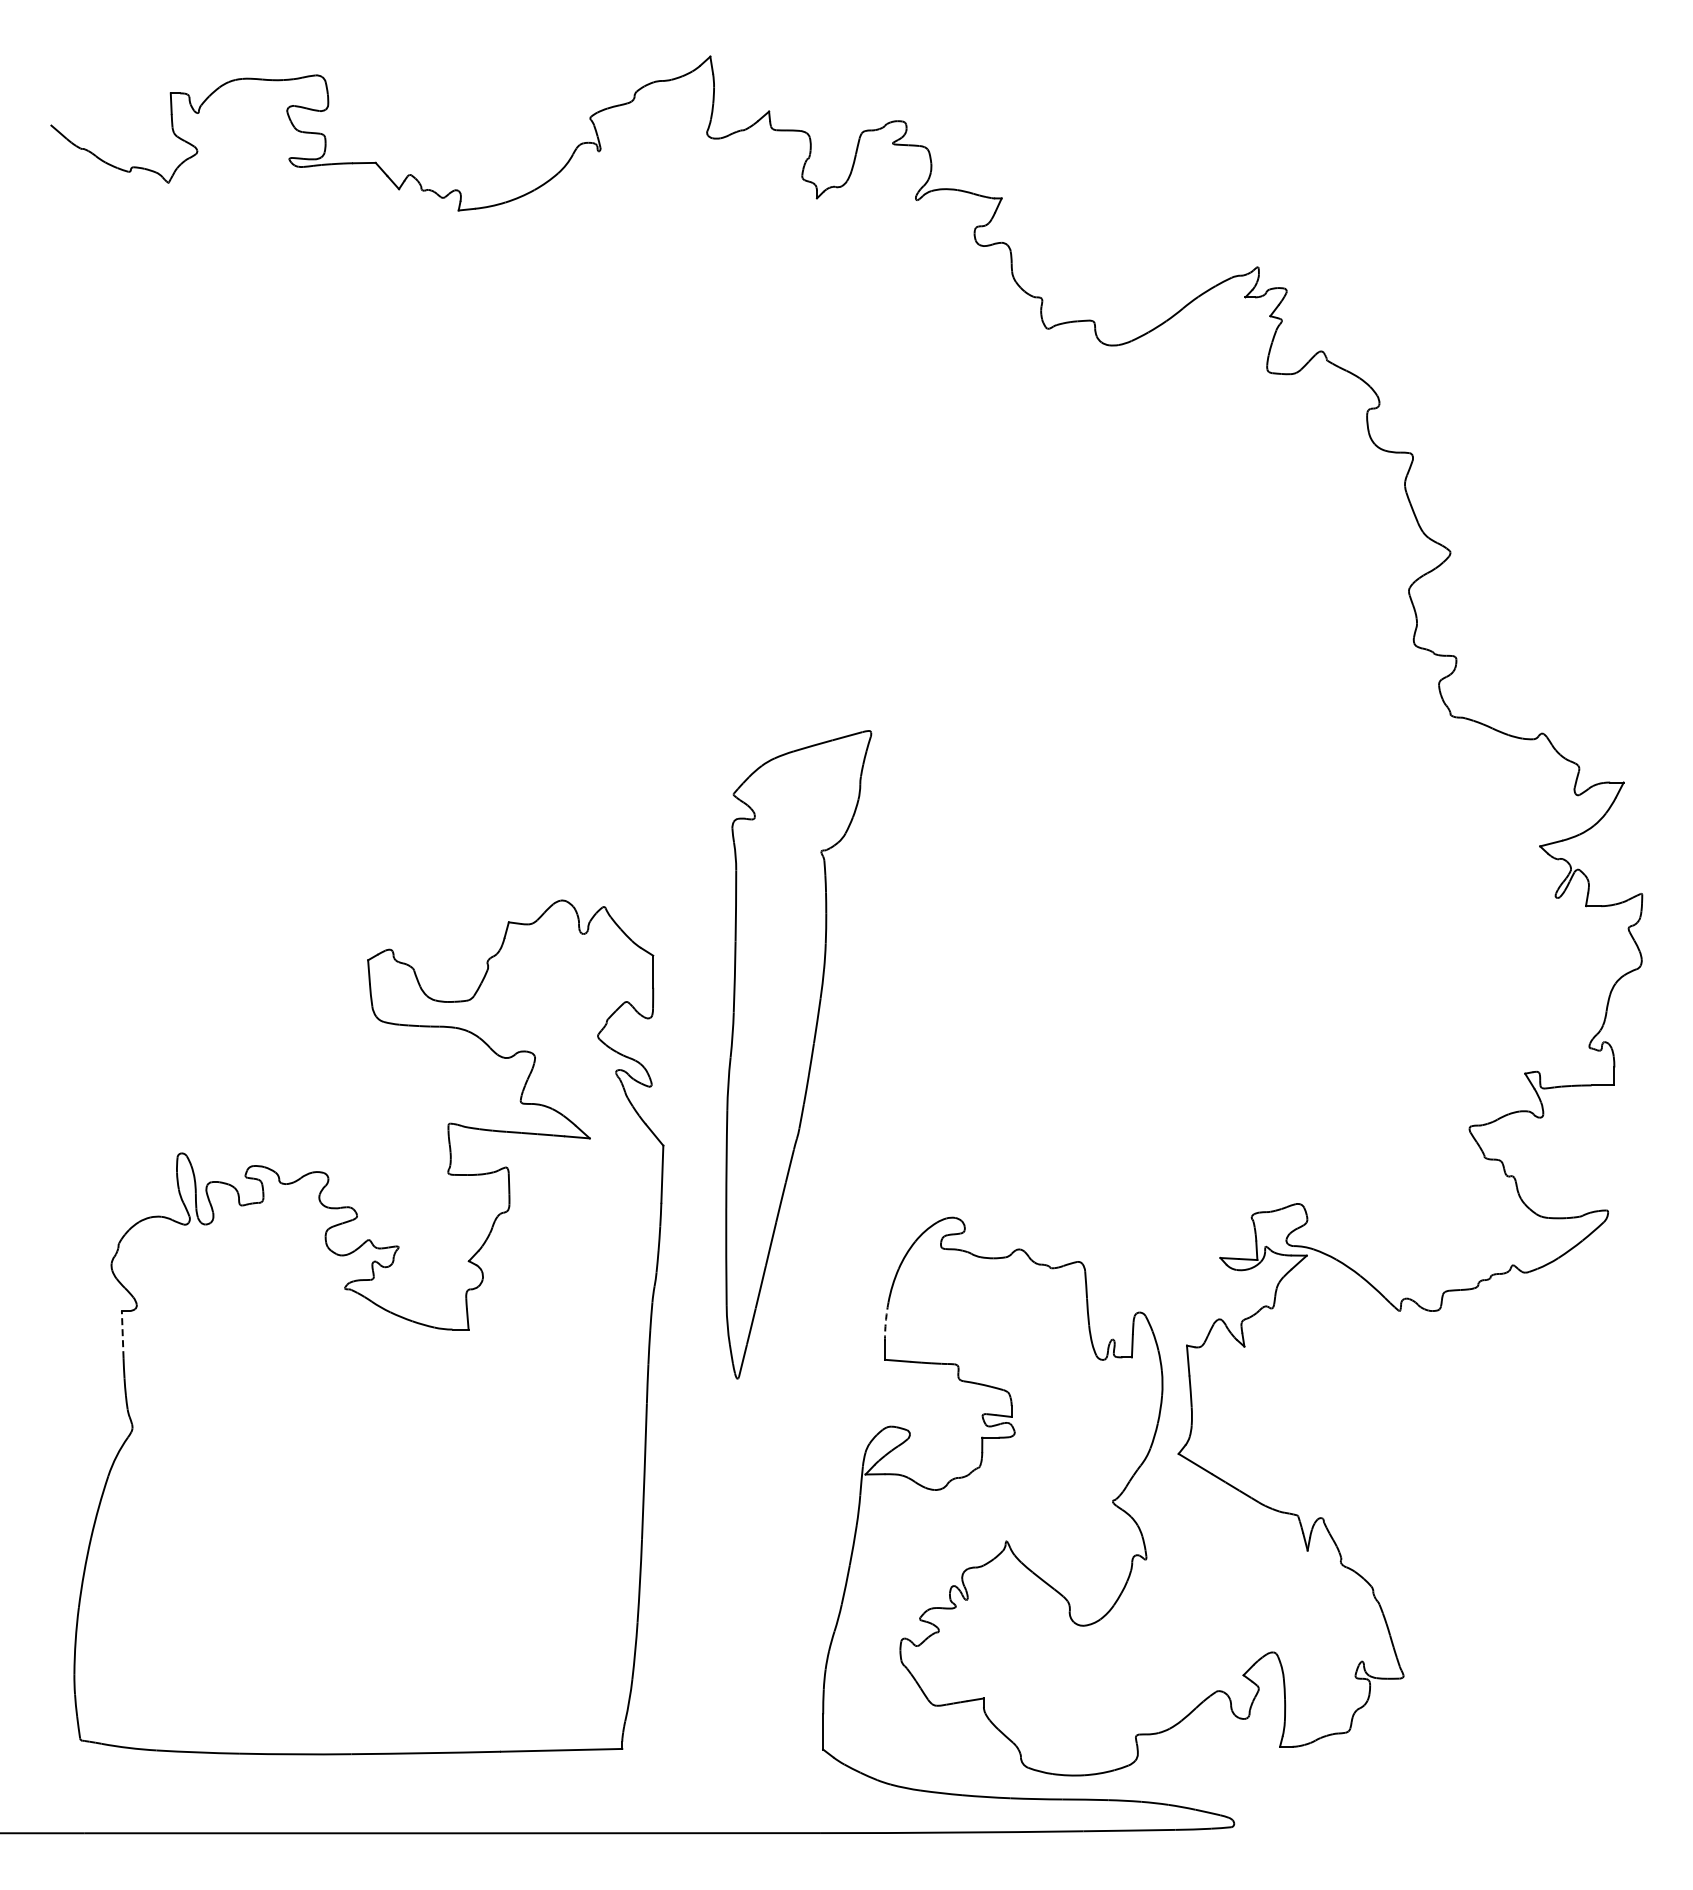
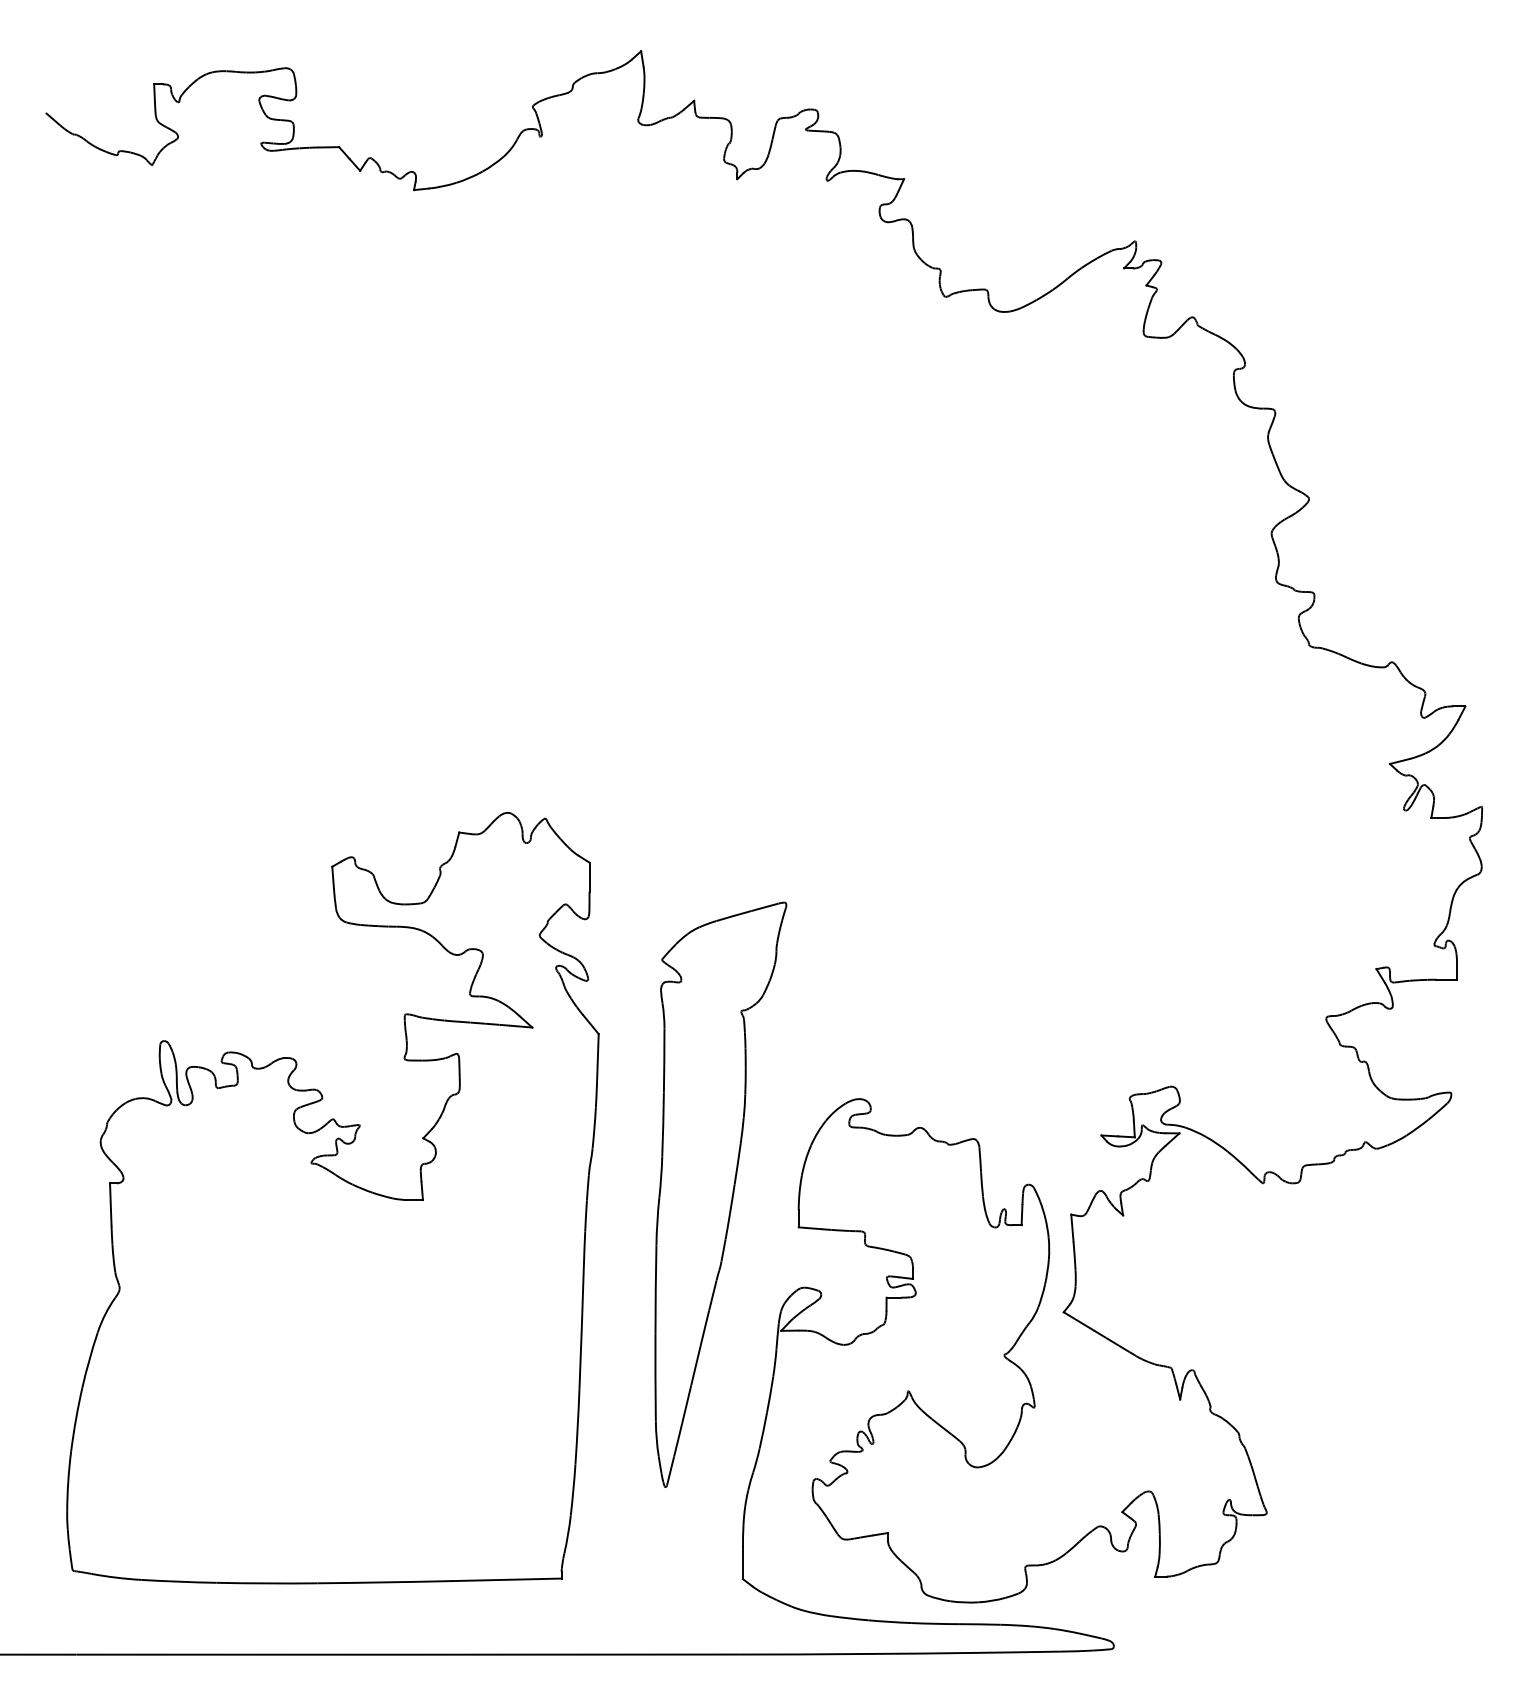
part: (798, 1054) -> (720, 1194), moved
arc: (885, 1321) -> (799, 1192), dashed -> solid
line: (122, 1334) -> (110, 1204), dashed -> solid

